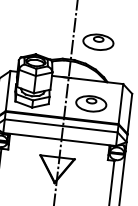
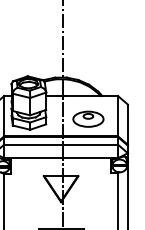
part: (98, 41) -> (88, 56), removed

